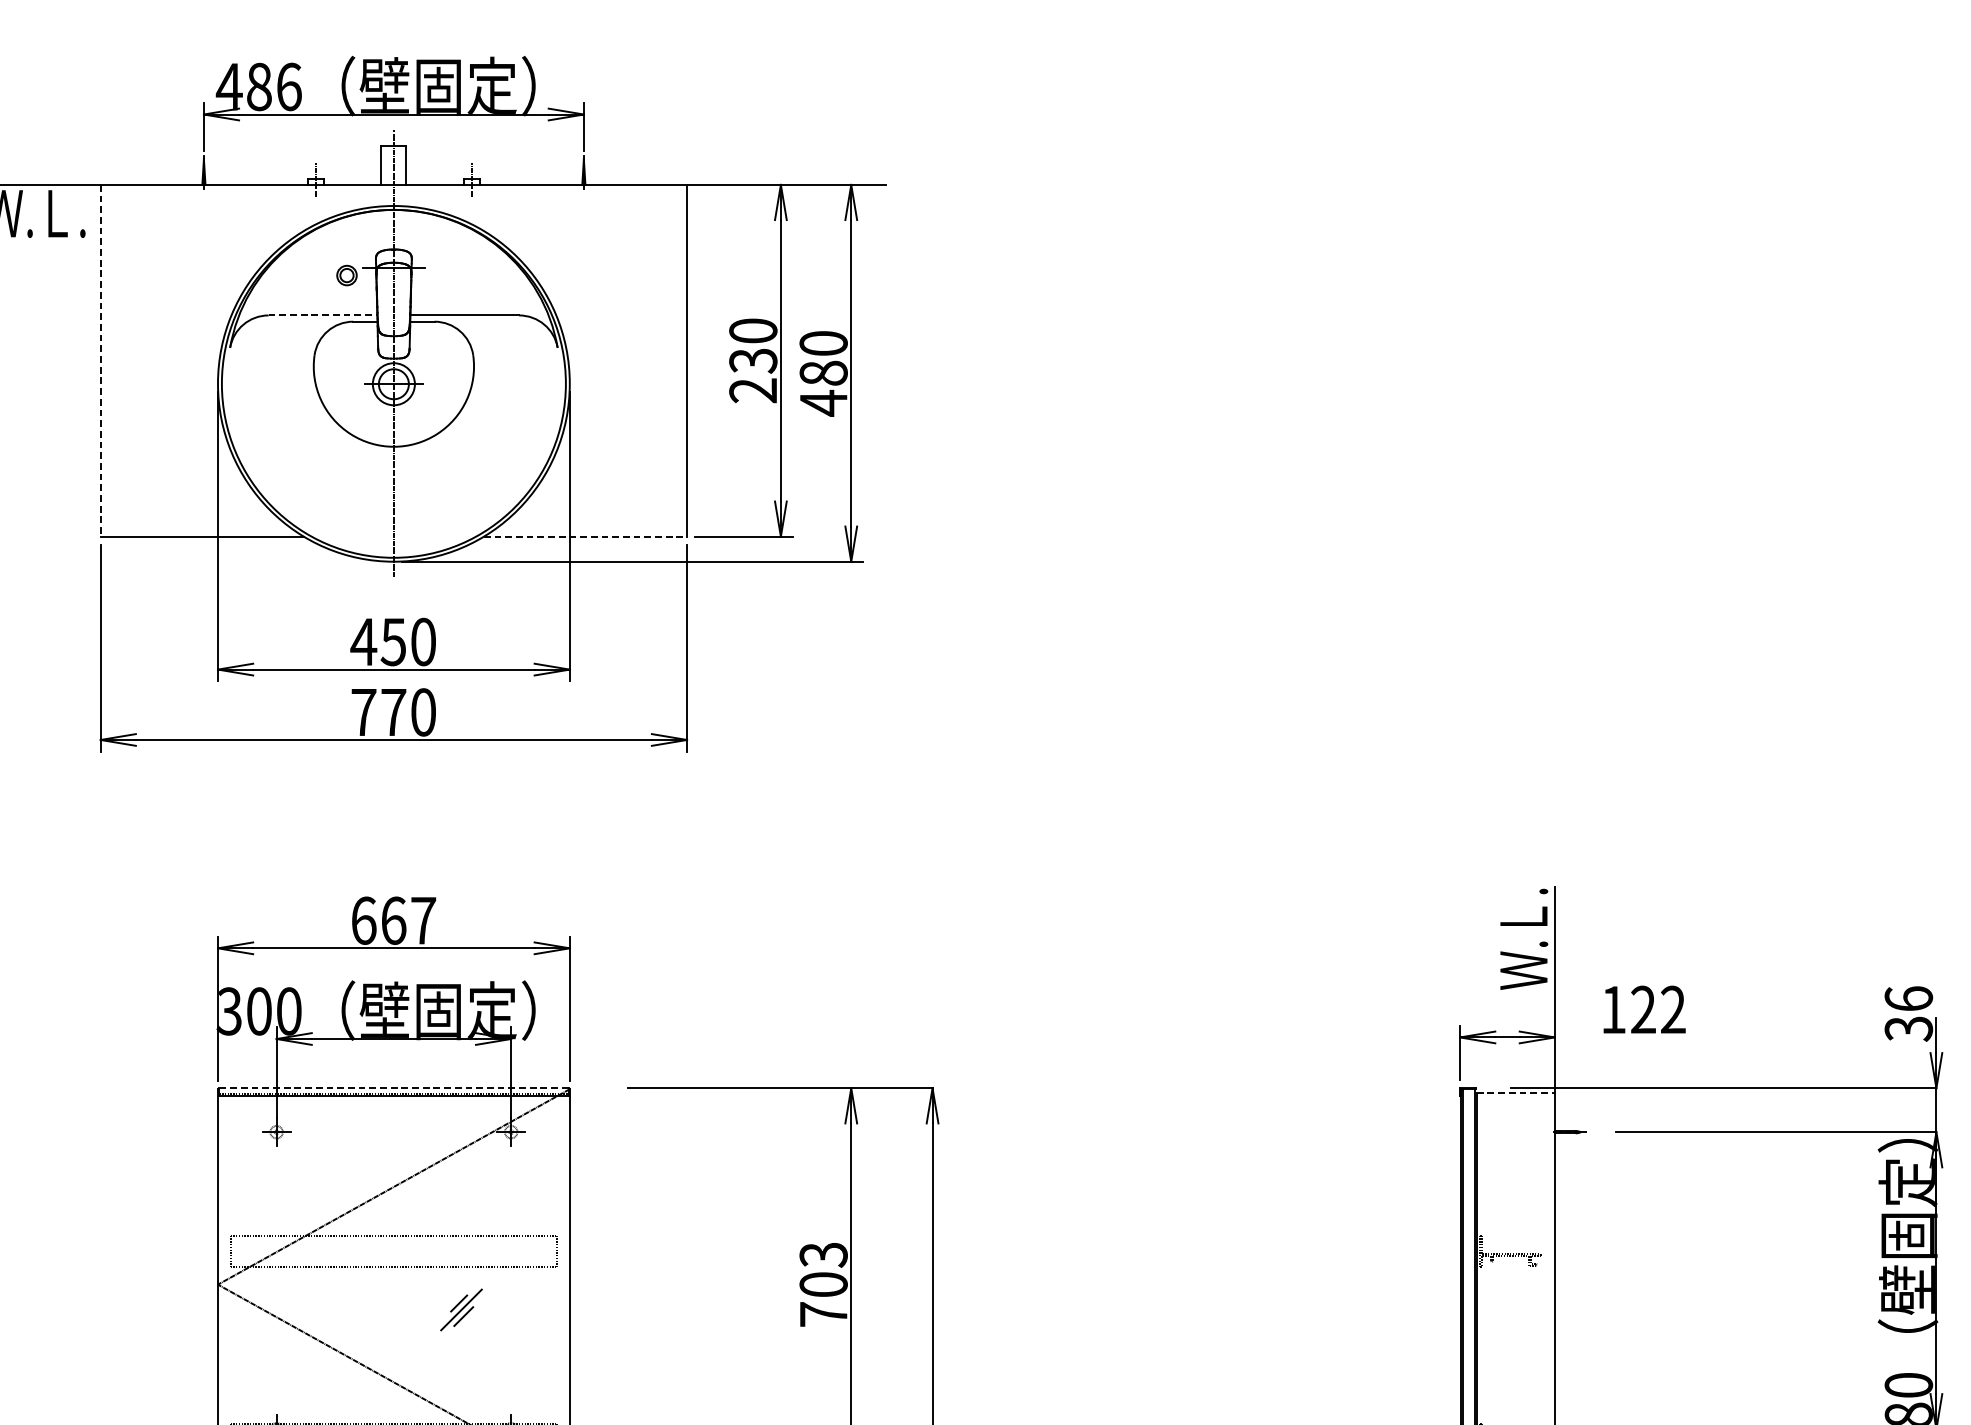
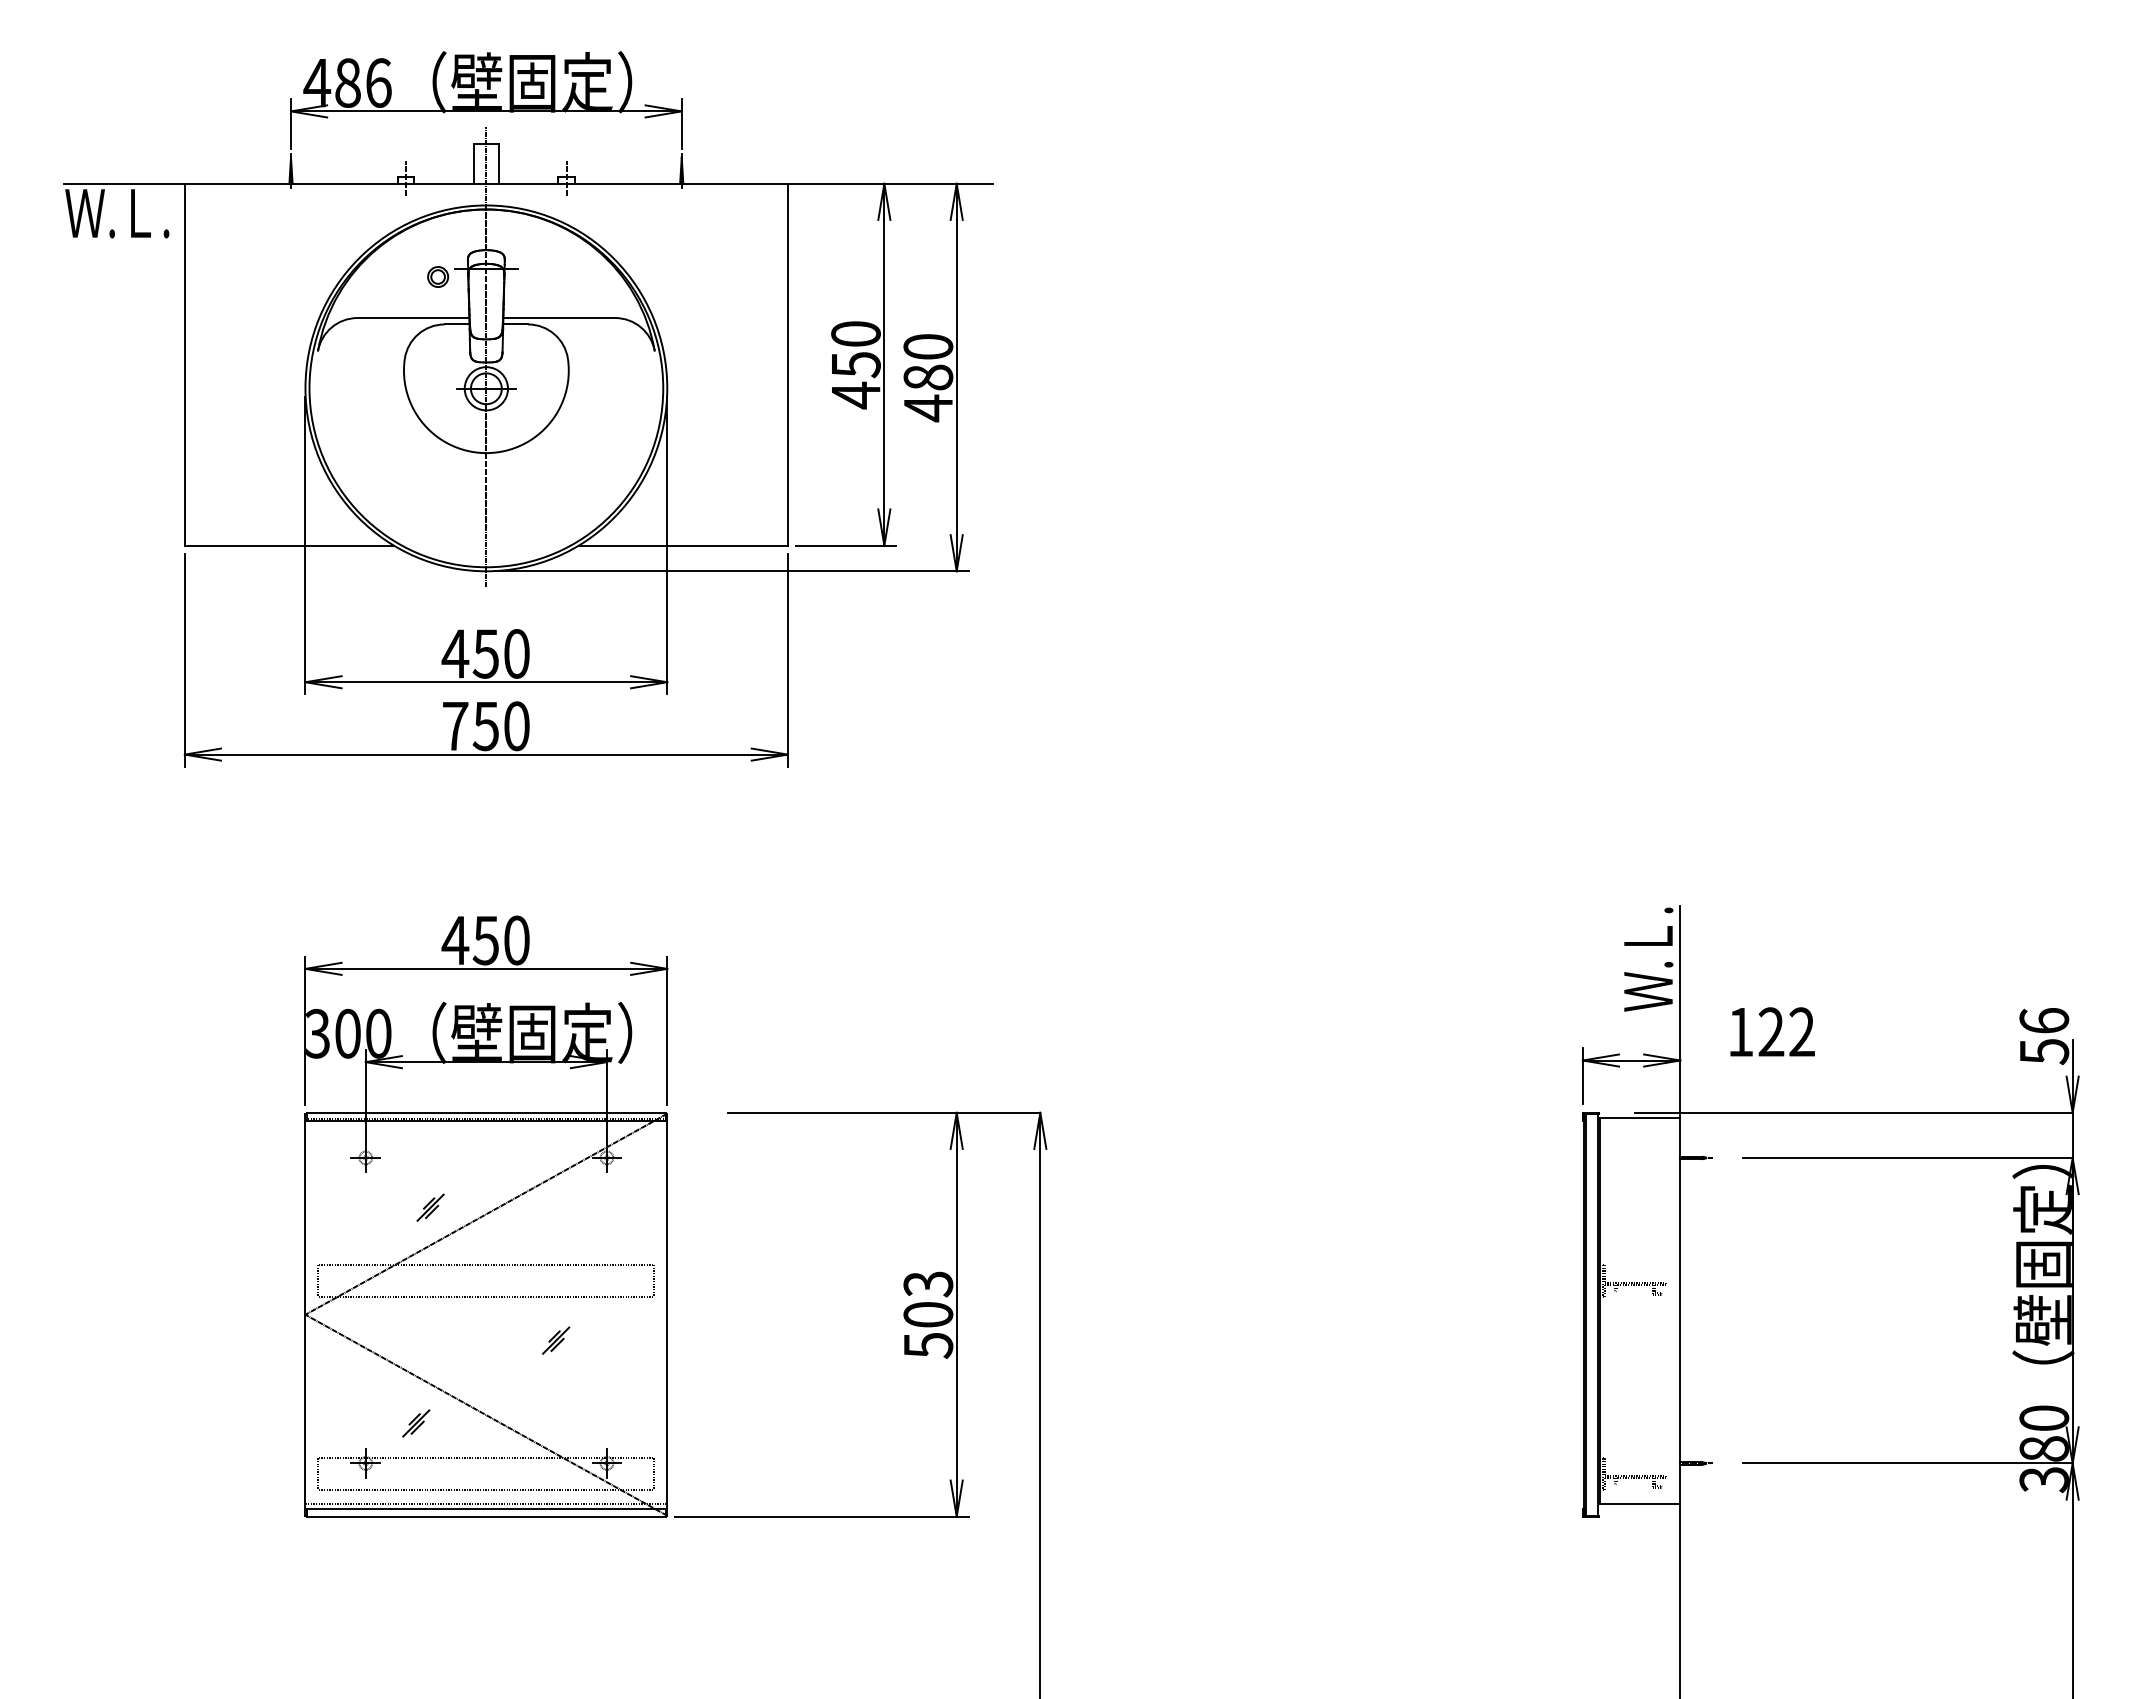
line: (323, 315) -> (413, 318), dashed -> solid
line: (100, 360) -> (184, 364), dashed -> solid
text: (752, 376) -> (855, 380), 230 -> 450
line: (585, 536) -> (683, 545), dashed -> solid
text: (393, 712) -> (485, 726), 770 -> 750
text: (393, 920) -> (485, 940), 667 -> 450
text: (1908, 1028) -> (2043, 1051), 36 -> 56
line: (394, 1087) -> (486, 1112), dashed -> solid
line: (1516, 1092) -> (1640, 1117), dashed -> solid
part: (339, 1180) -> (430, 1207), added
part: (462, 1309) -> (556, 1340), size x0.62
text: (823, 1314) -> (928, 1345), 703 -> 503
part: (325, 1390) -> (416, 1423), added

